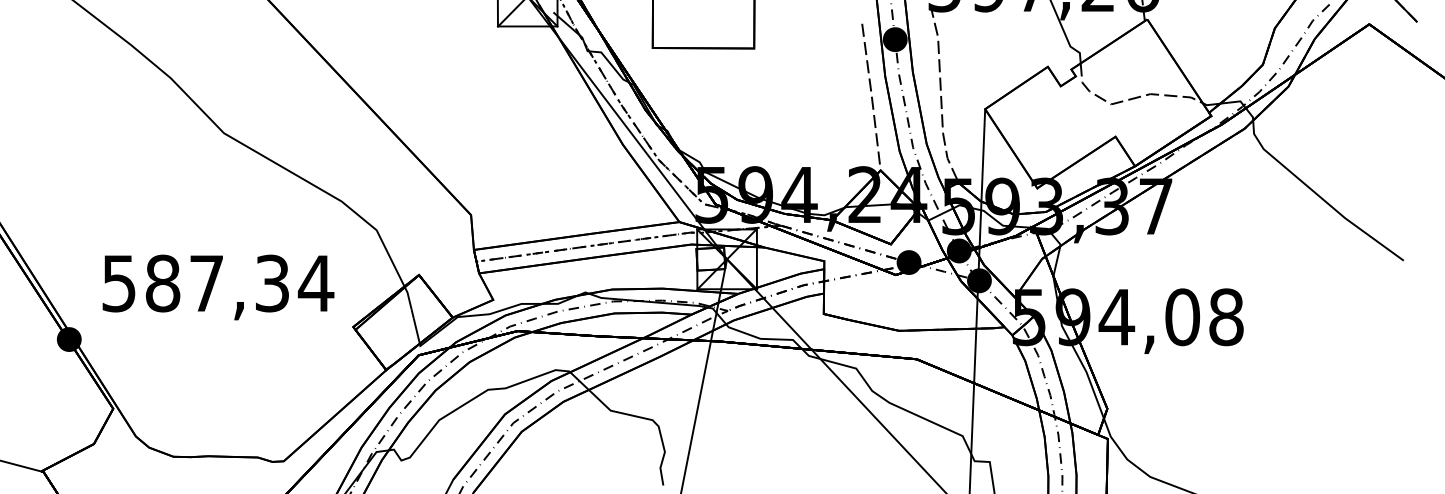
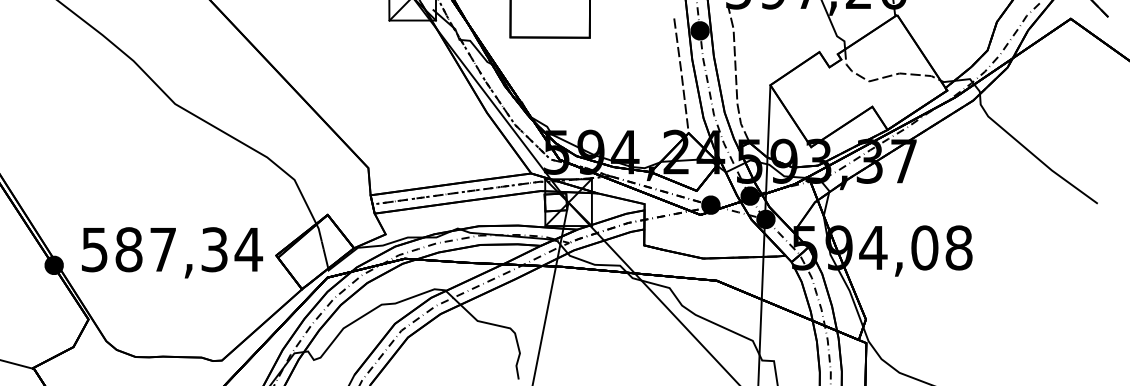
text: (218, 287) -> (172, 252), moved

